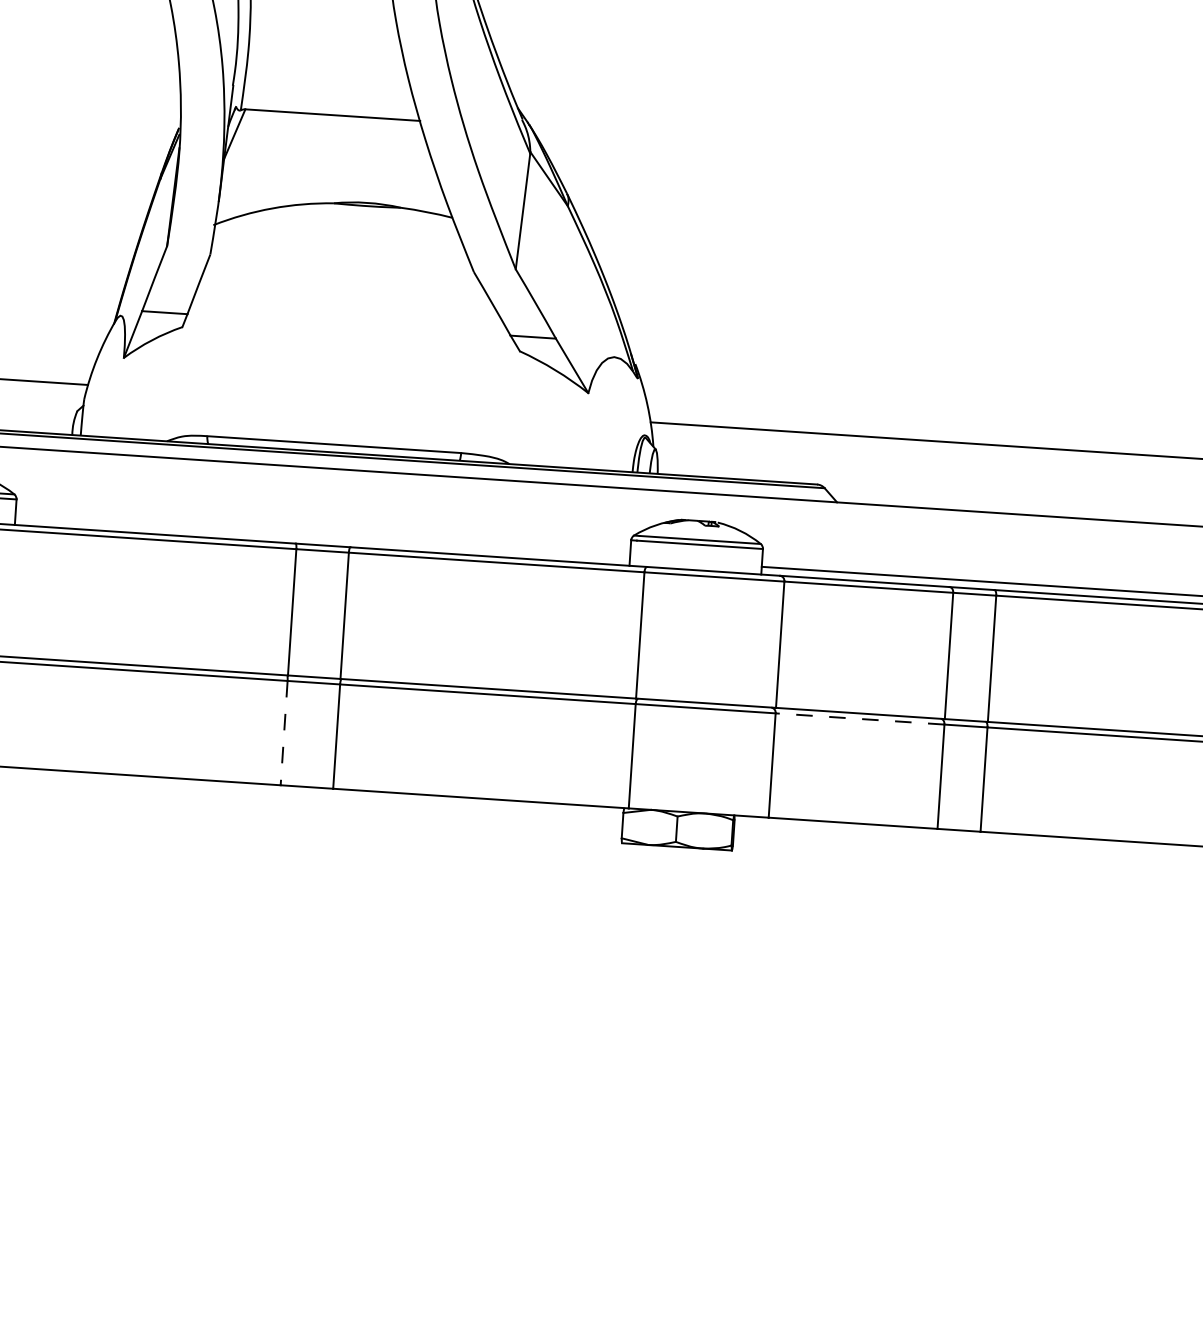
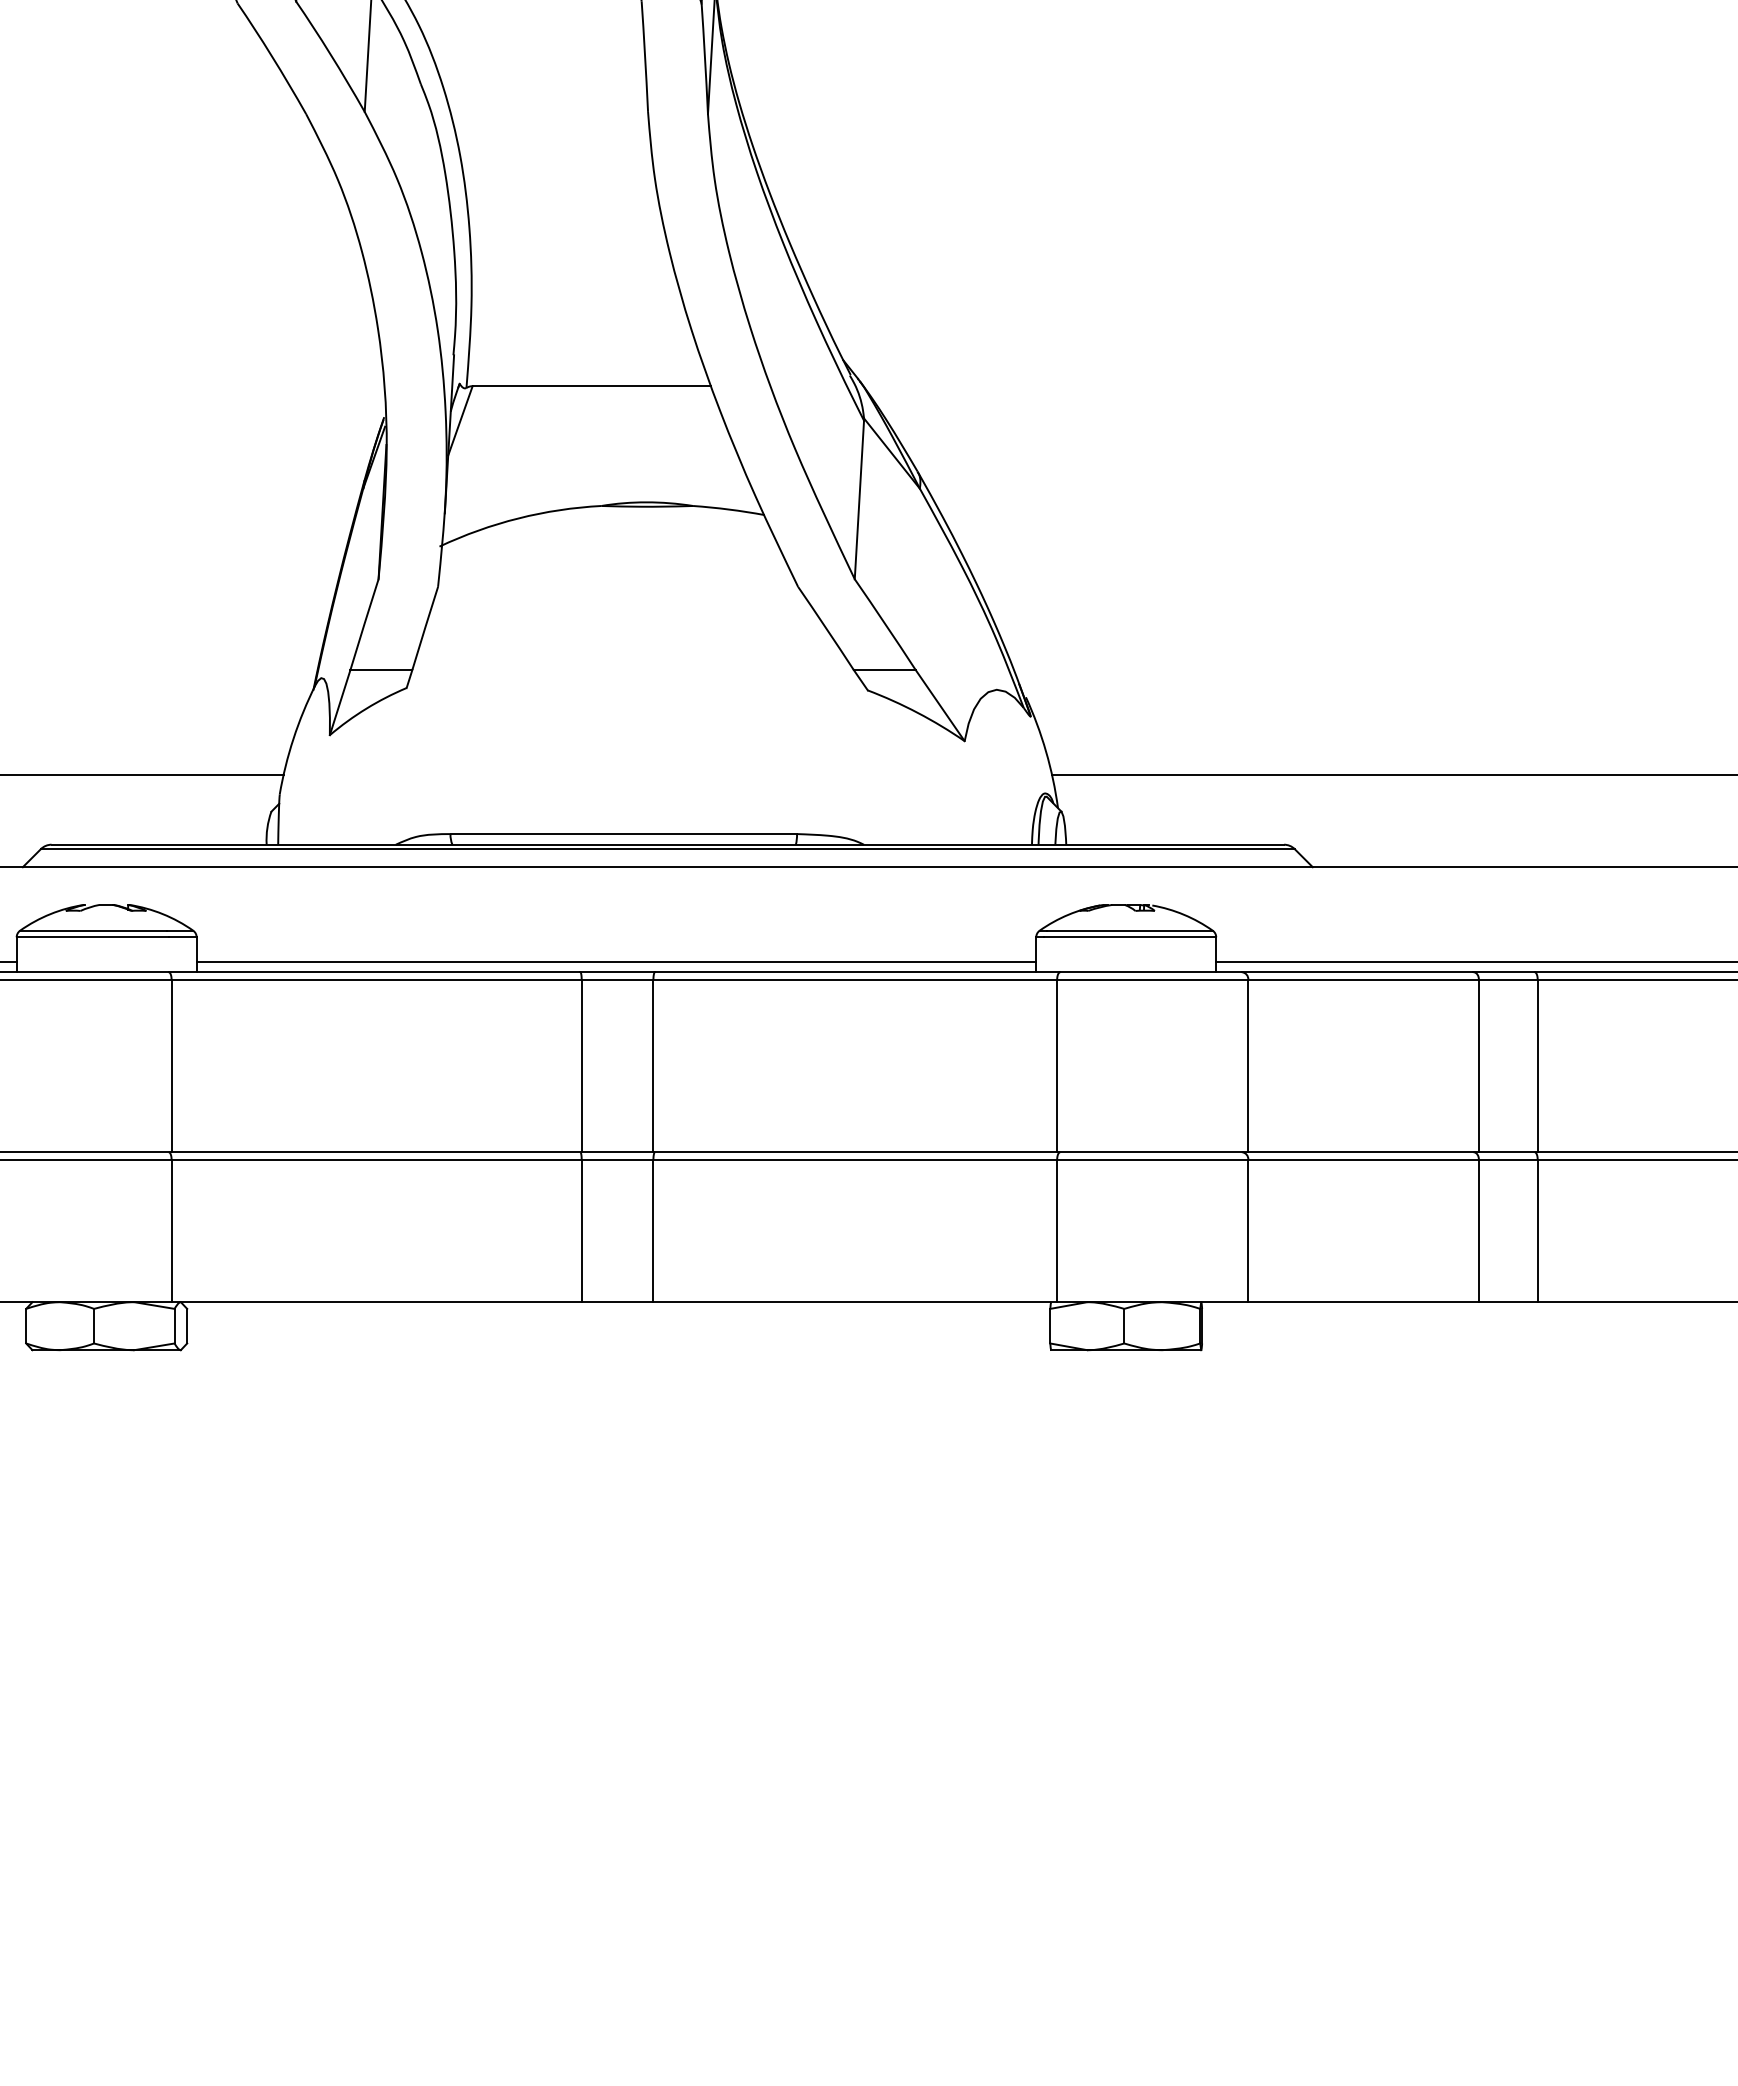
line: (322, 537) -> (616, 961), added
line: (859, 718) -> (1363, 1159), dashed -> solid
line: (283, 733) -> (581, 1231), dashed -> solid

